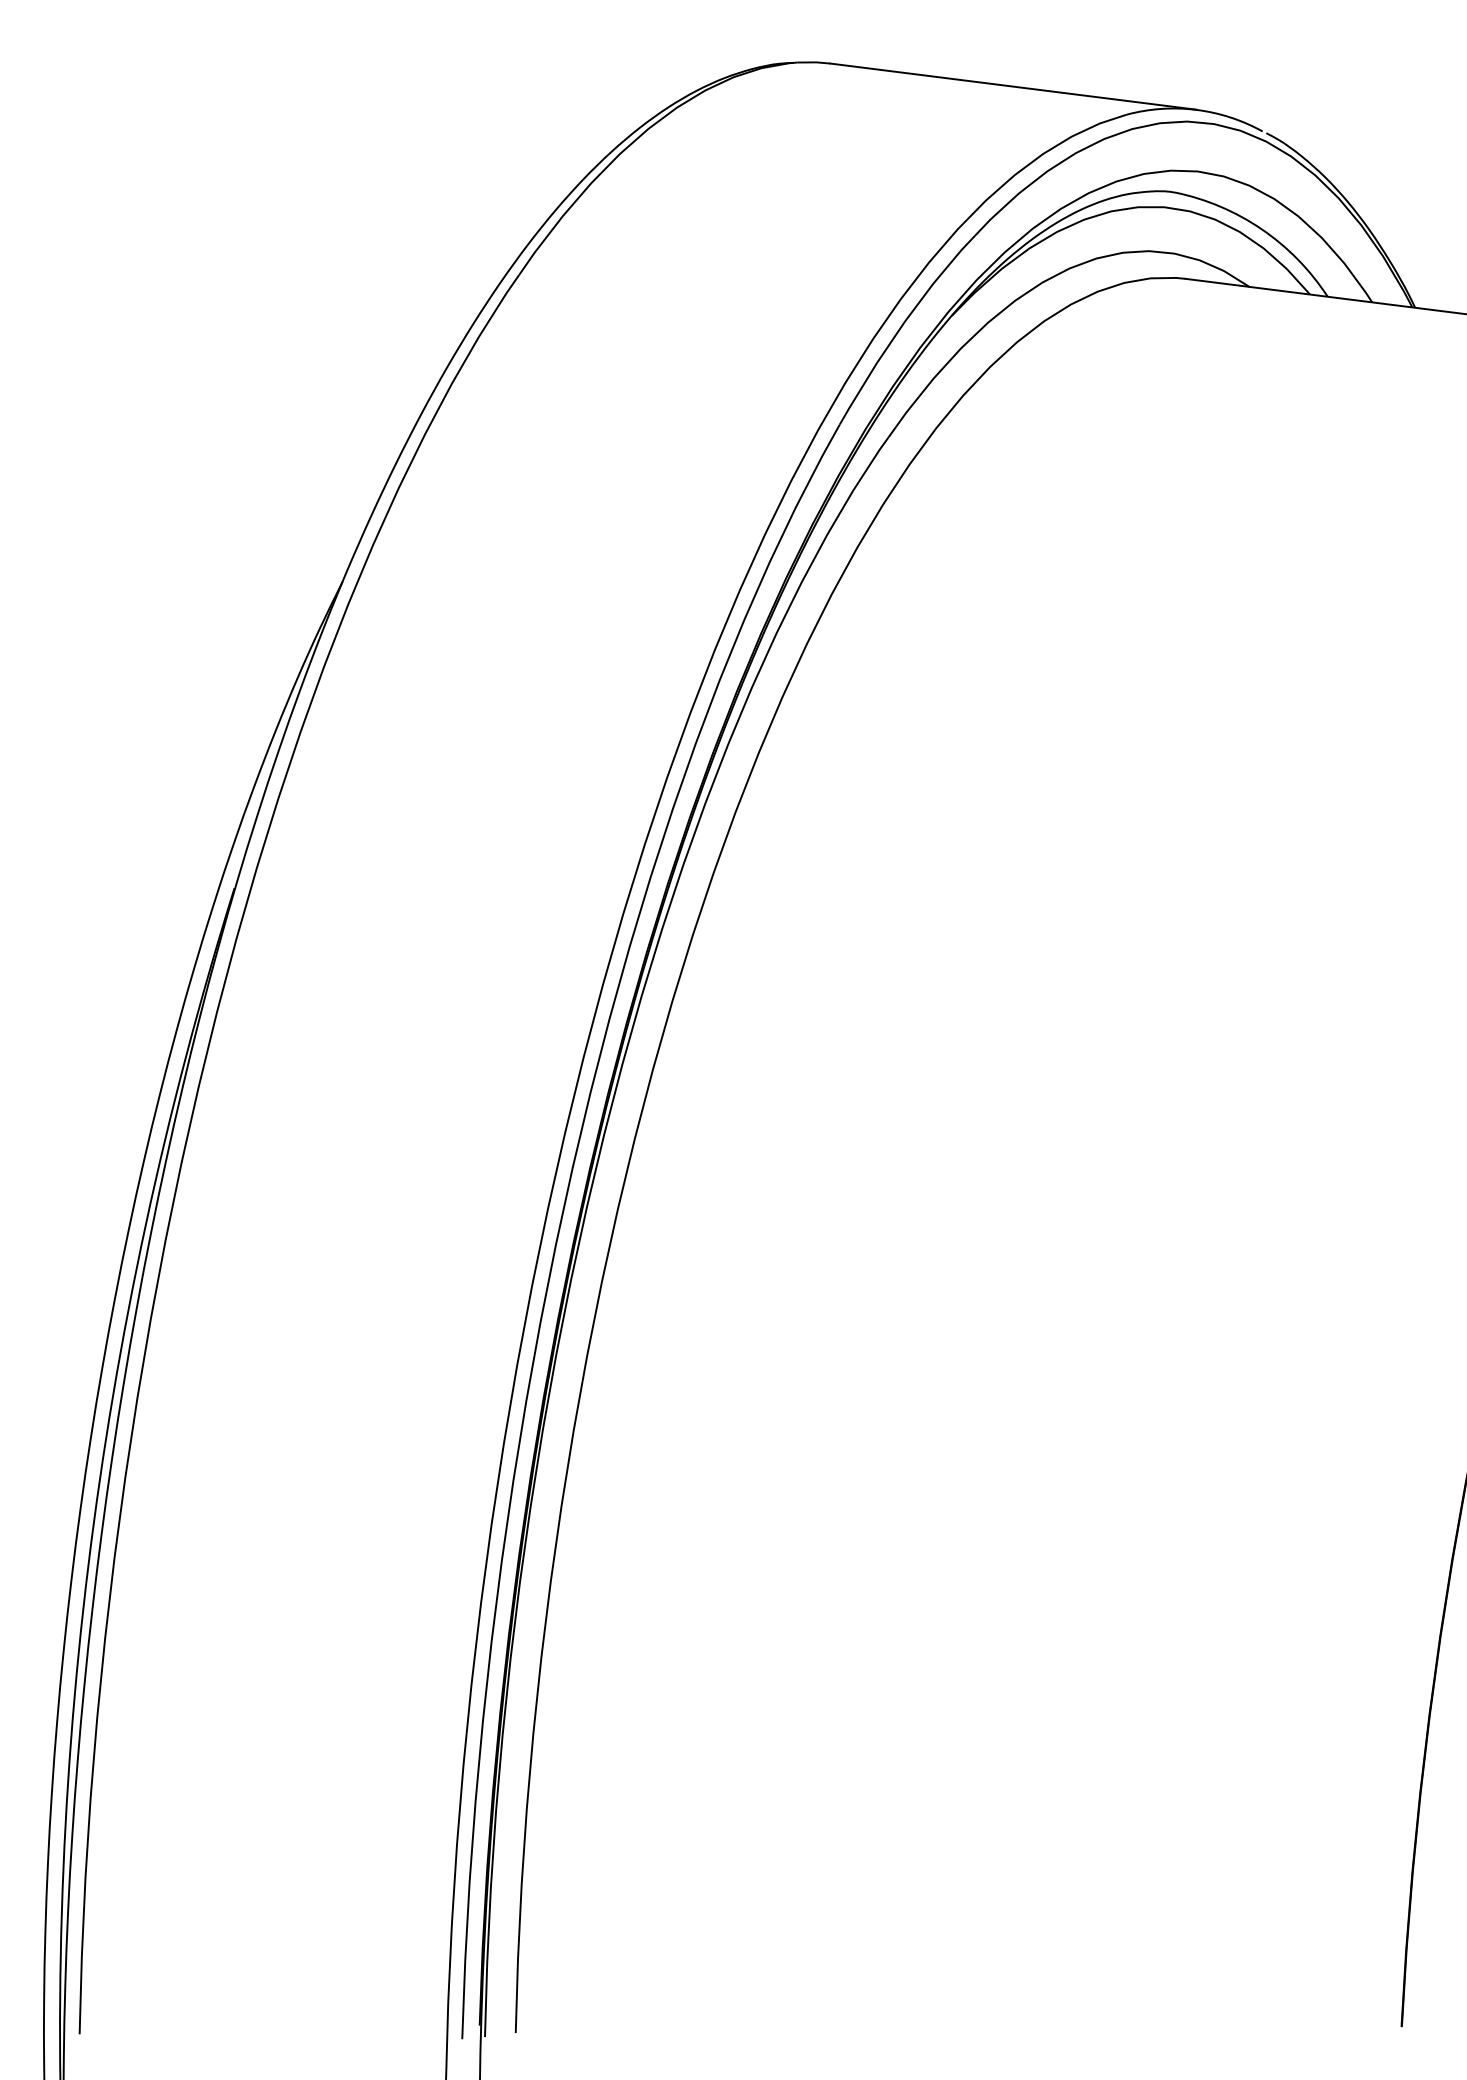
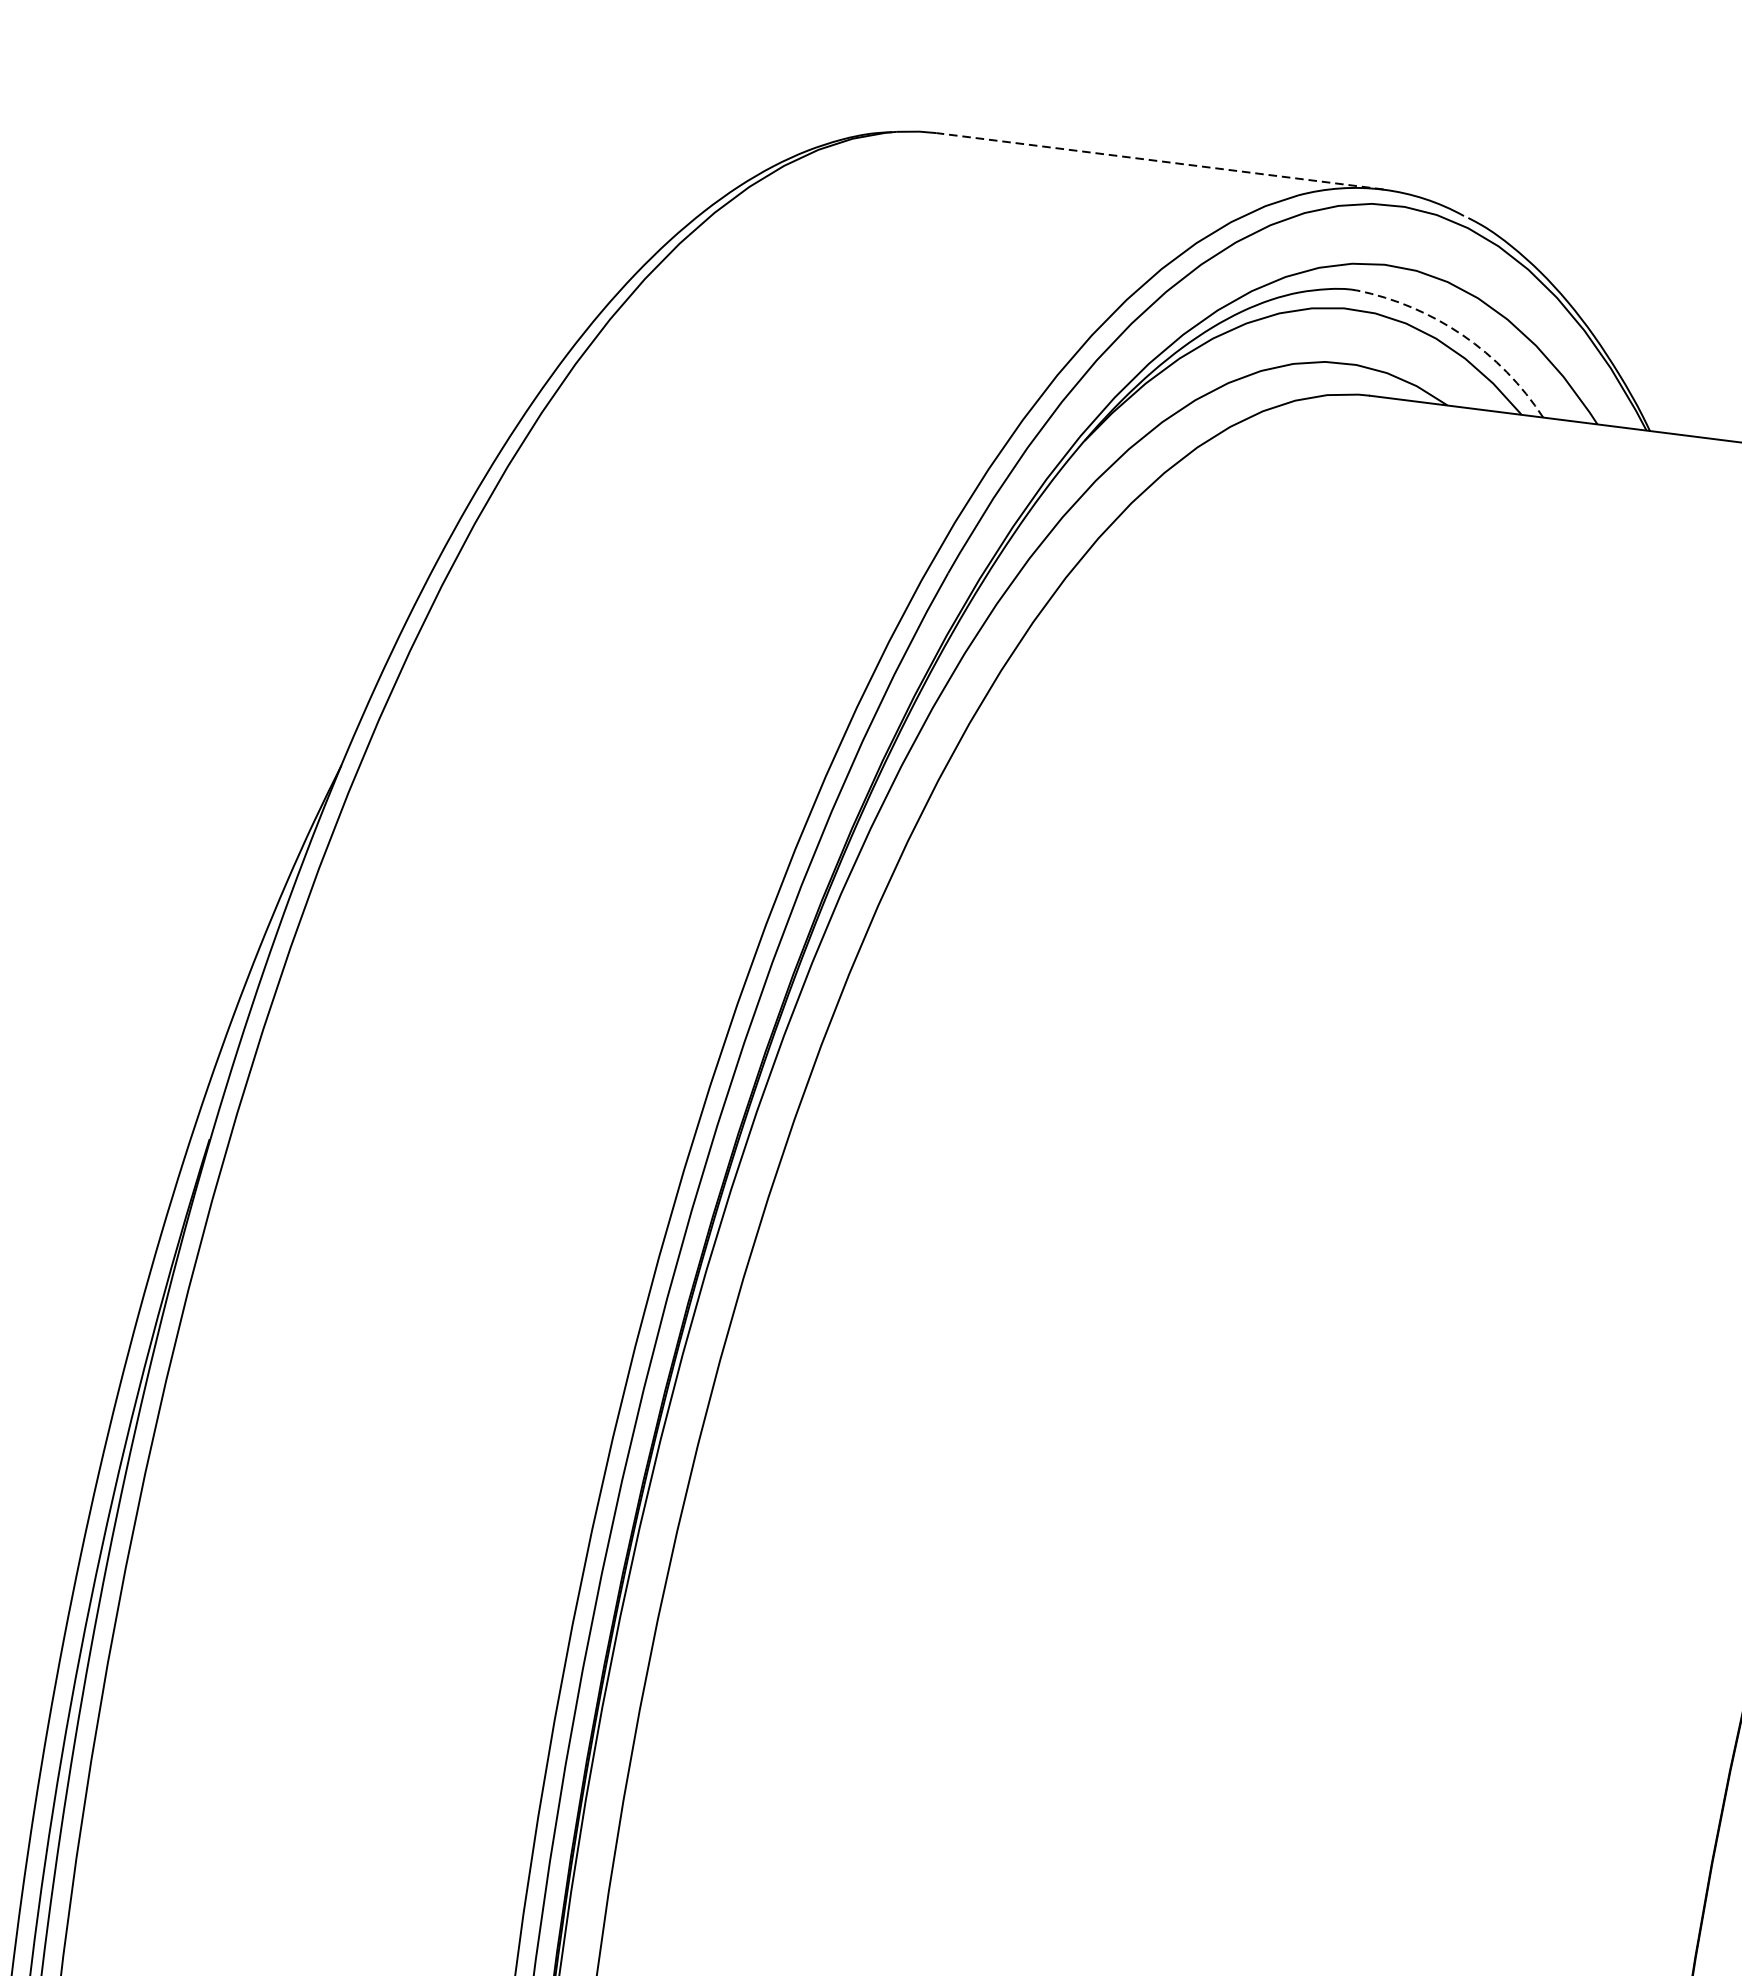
line: (1013, 86) -> (1159, 161), solid -> dashed
arc: (1261, 229) -> (1462, 335), solid -> dashed

